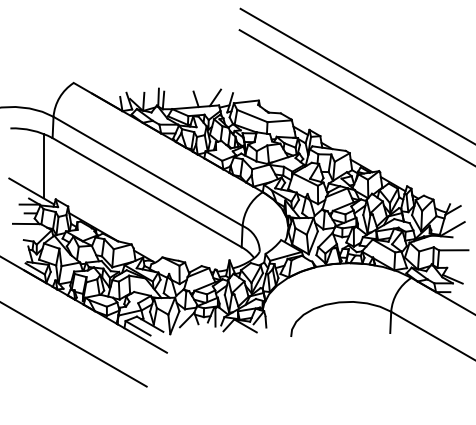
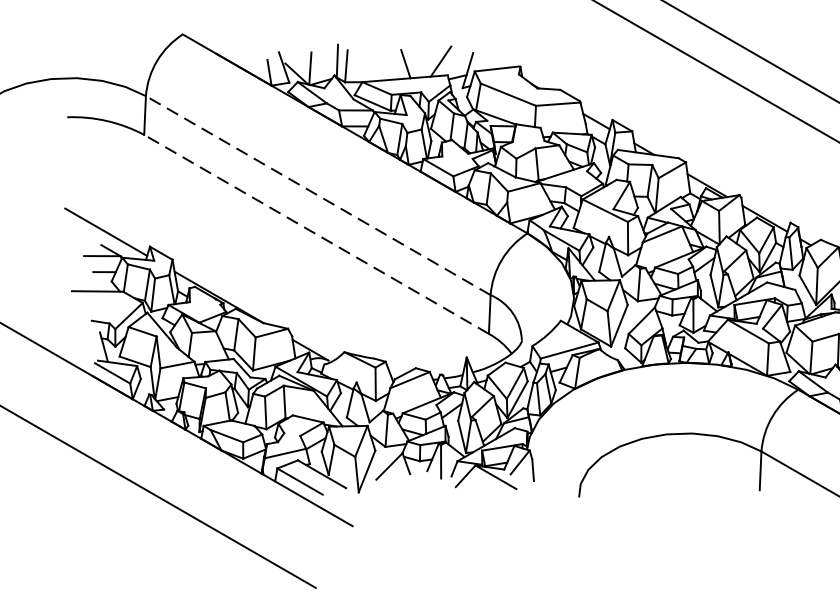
line: (43, 165) -> (127, 184), removed
line: (147, 171) -> (317, 195), solid -> dashed
line: (146, 192) -> (315, 234), solid -> dashed

